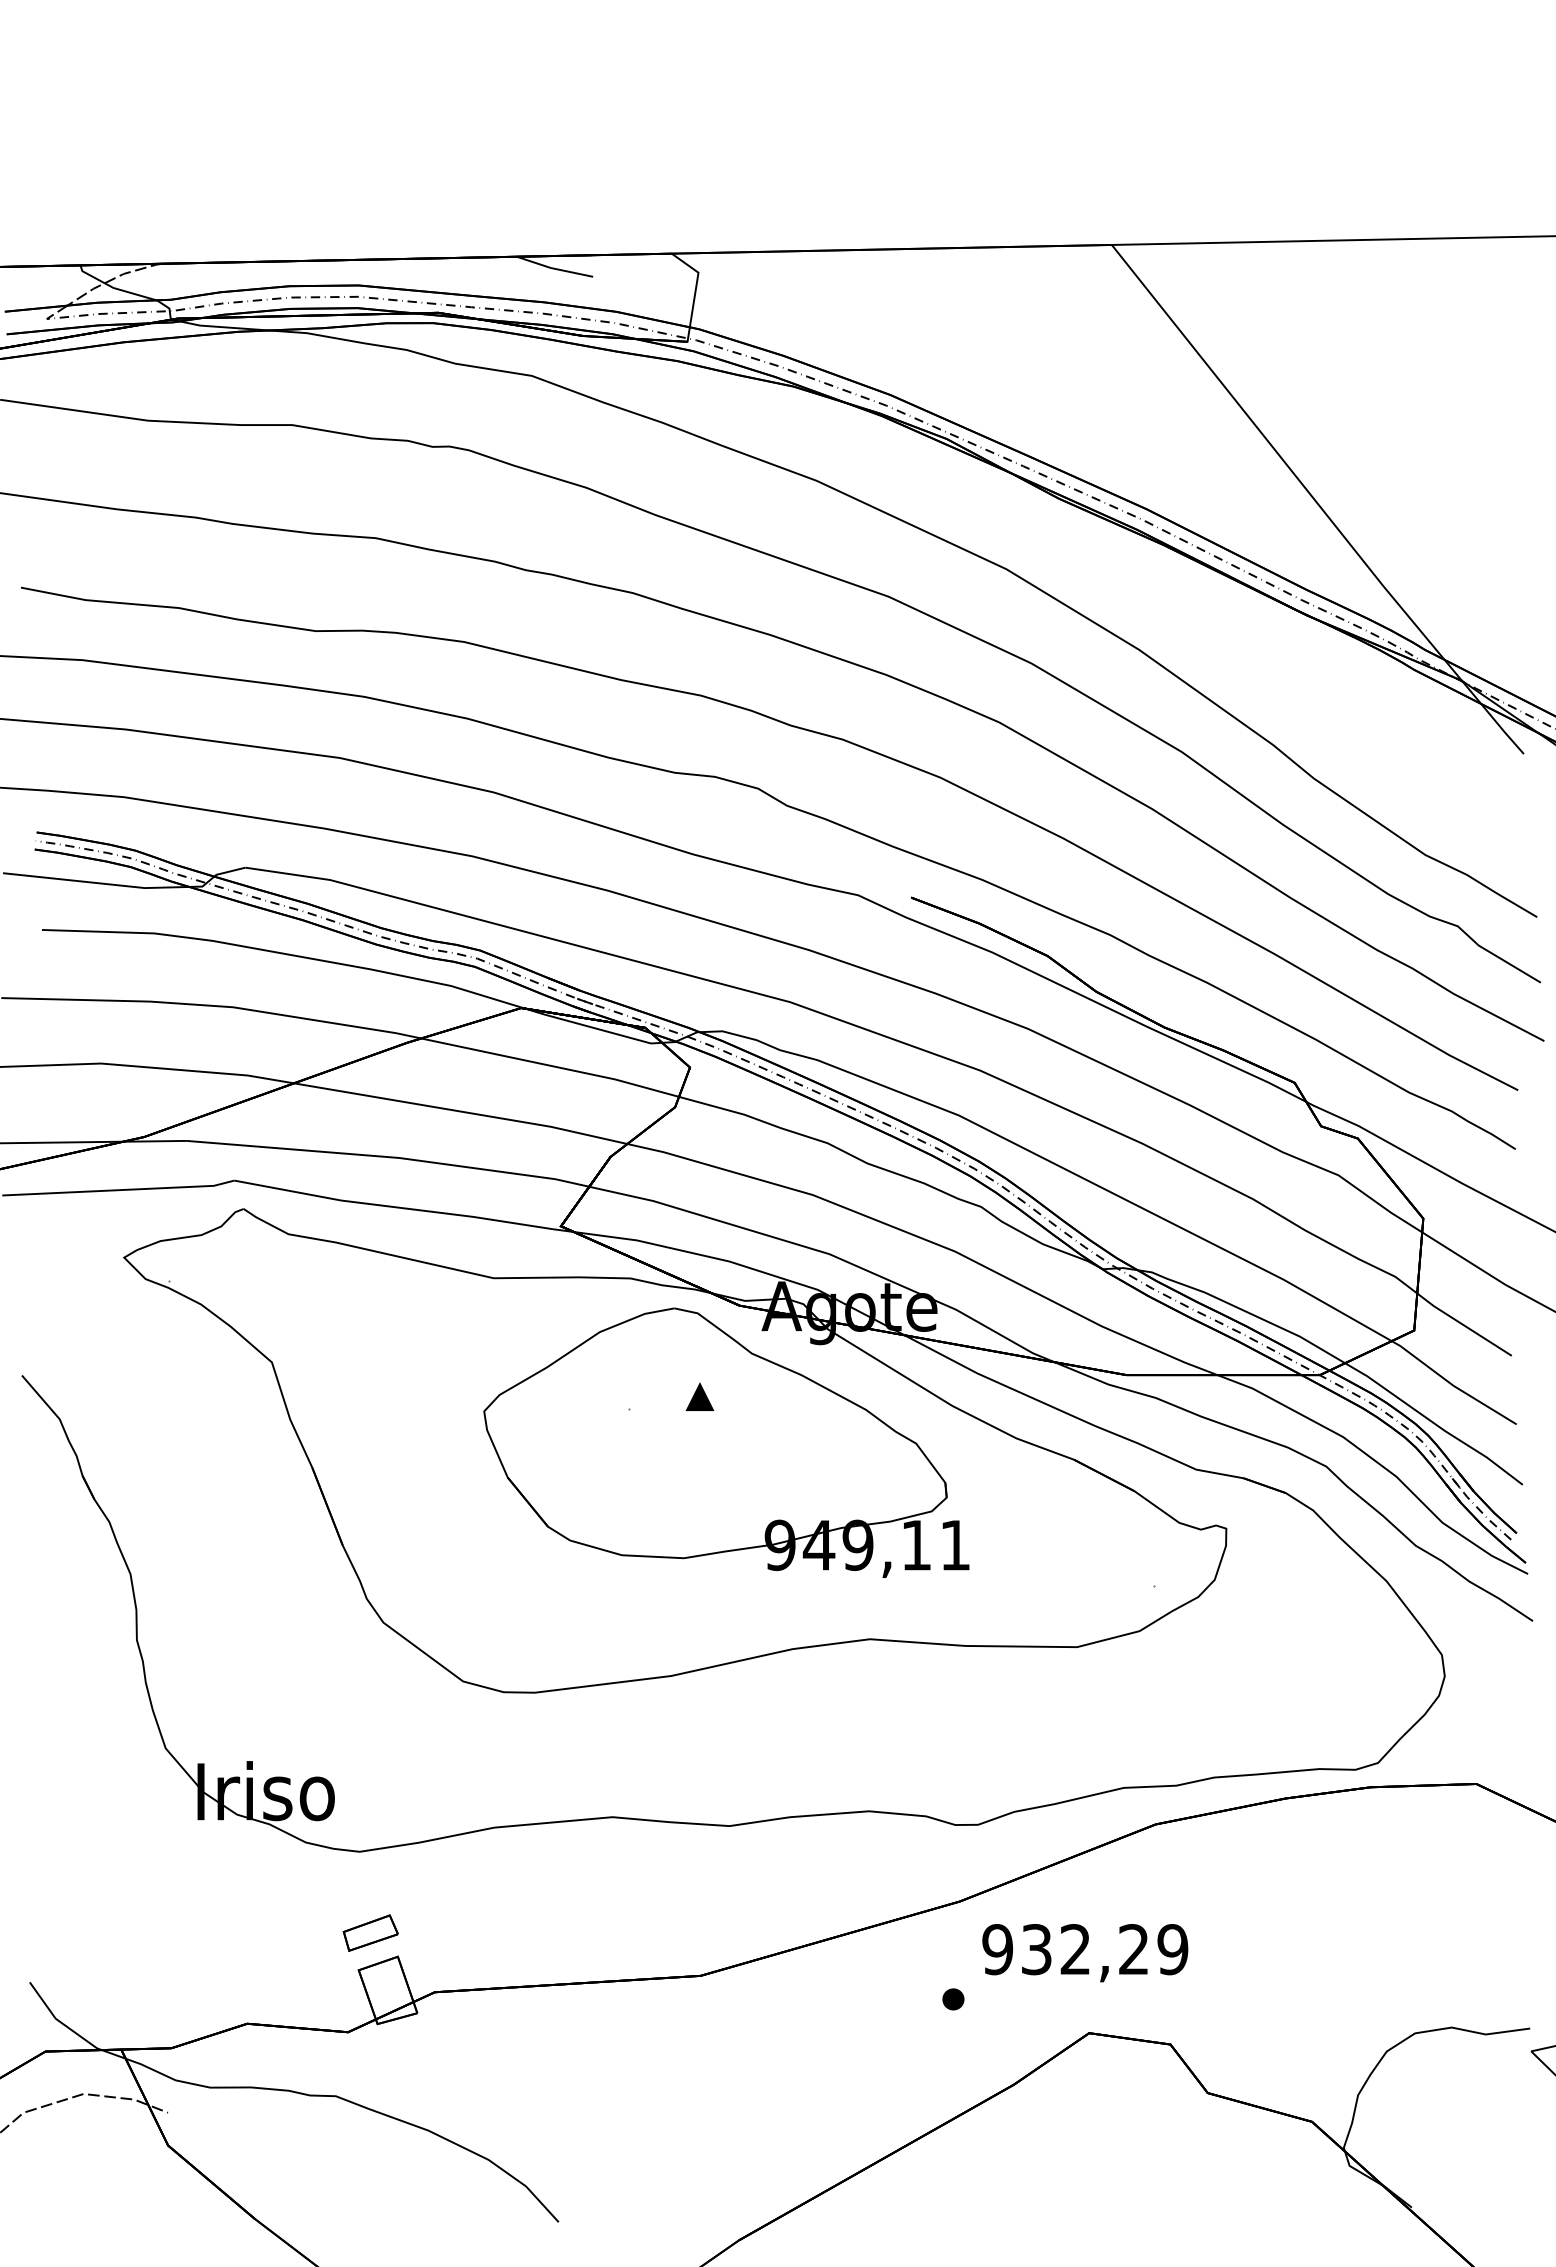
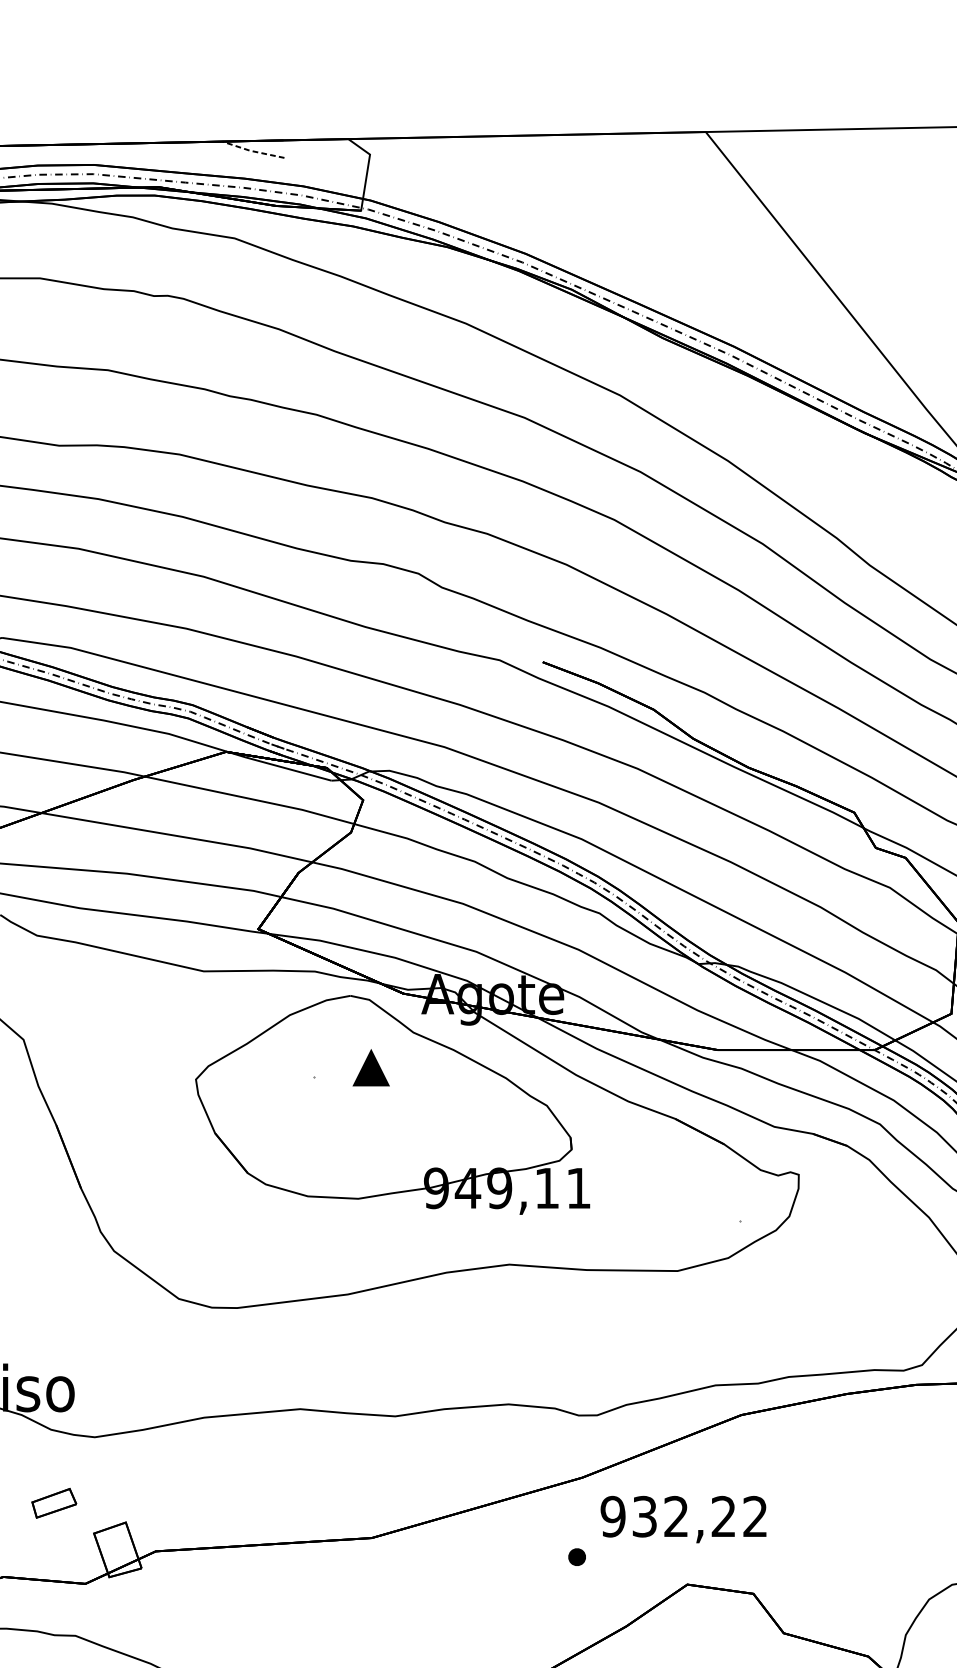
line: (552, 268) -> (251, 151), solid -> dashed
part: (699, 1396) -> (370, 1067), size x1.6
part: (370, 1932) -> (54, 1502), moved
text: (1172, 1949) -> (755, 1516), 932,29 -> 932,22

